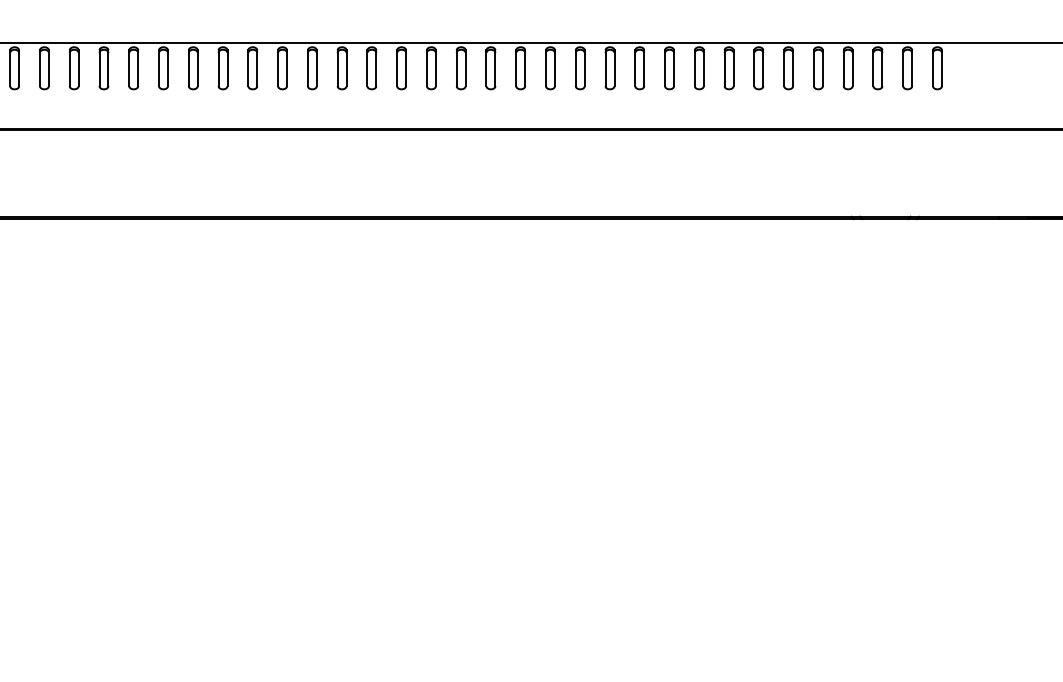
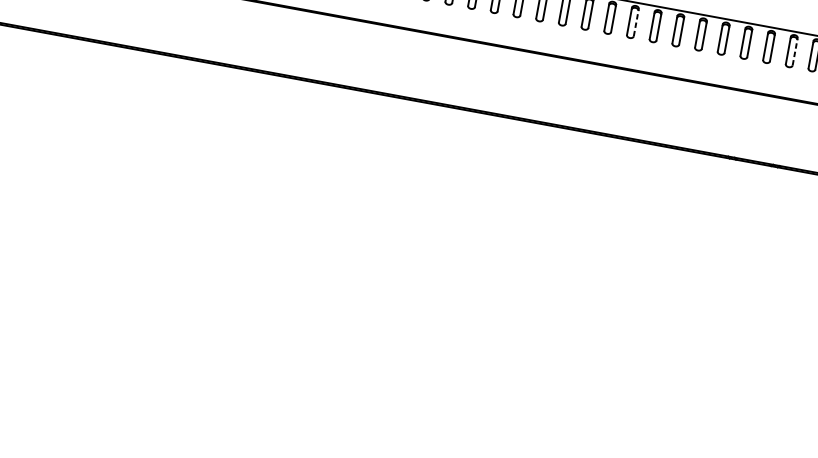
line: (703, 68) -> (636, 22), solid -> dashed
line: (912, 68) -> (795, 51), solid -> dashed

